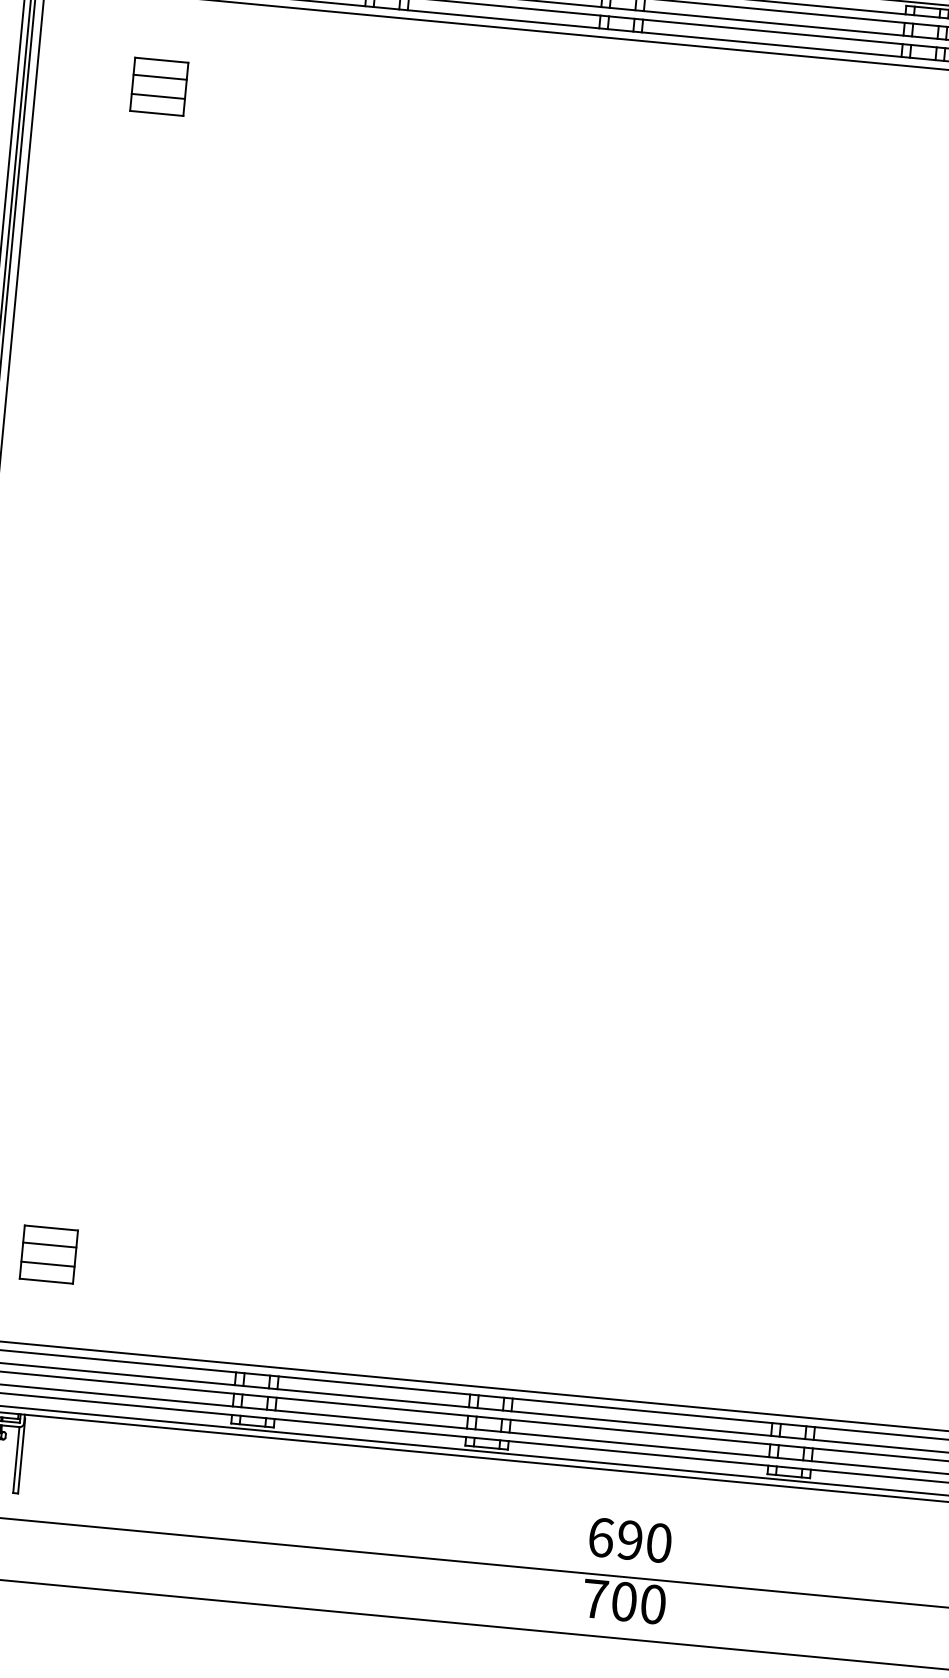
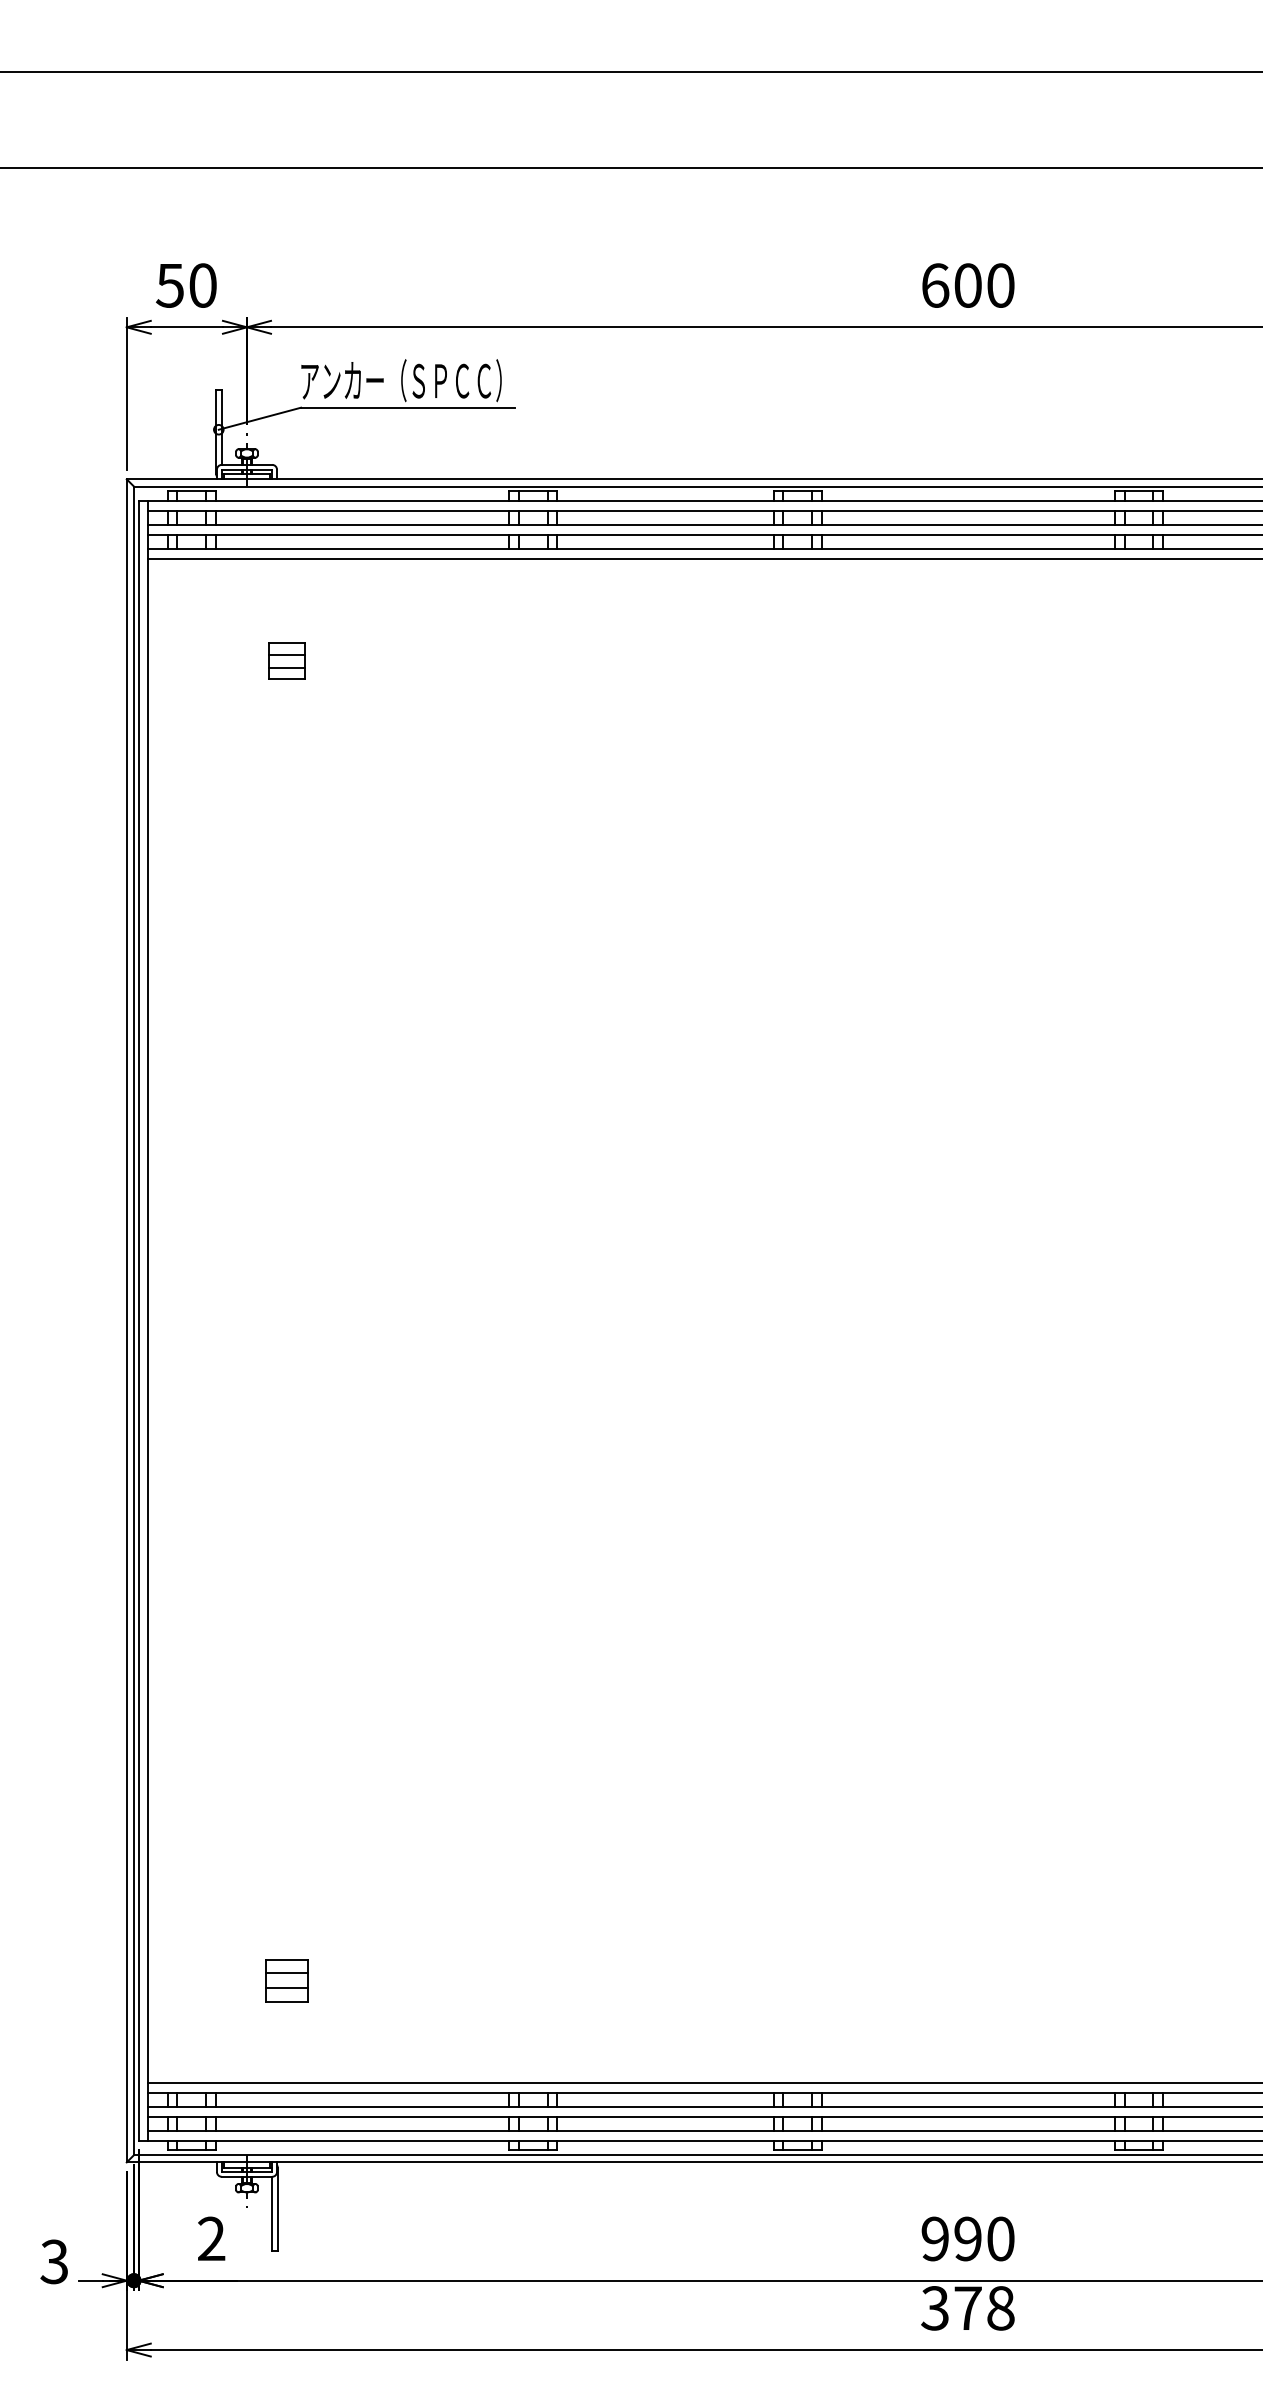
part: (158, 86) -> (286, 660), size x0.6
part: (48, 1254) -> (286, 1980), size x0.7
text: (601, 1537) -> (935, 2238), 690 -> 990
text: (623, 1601) -> (967, 2308), 700 -> 378

